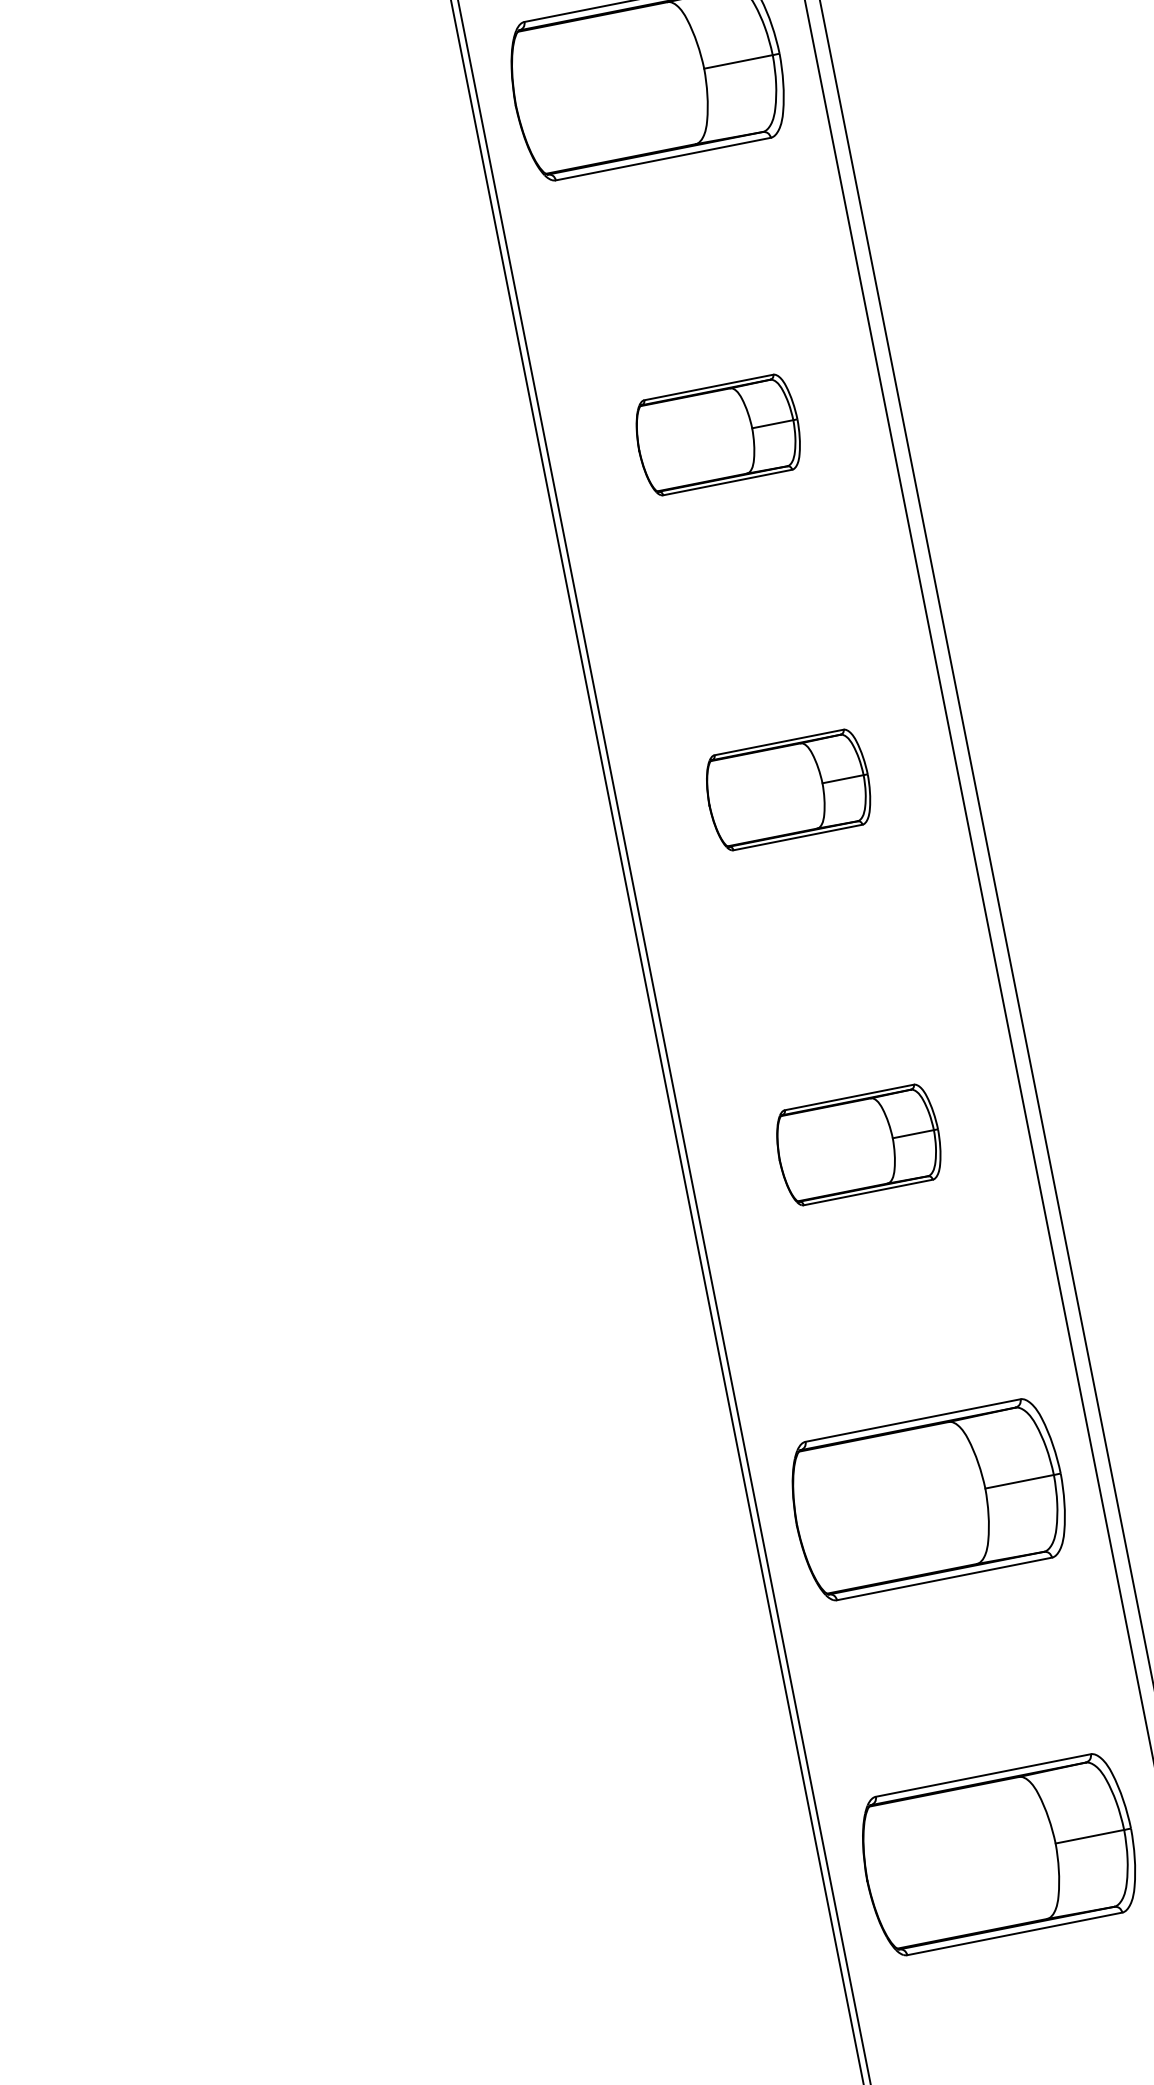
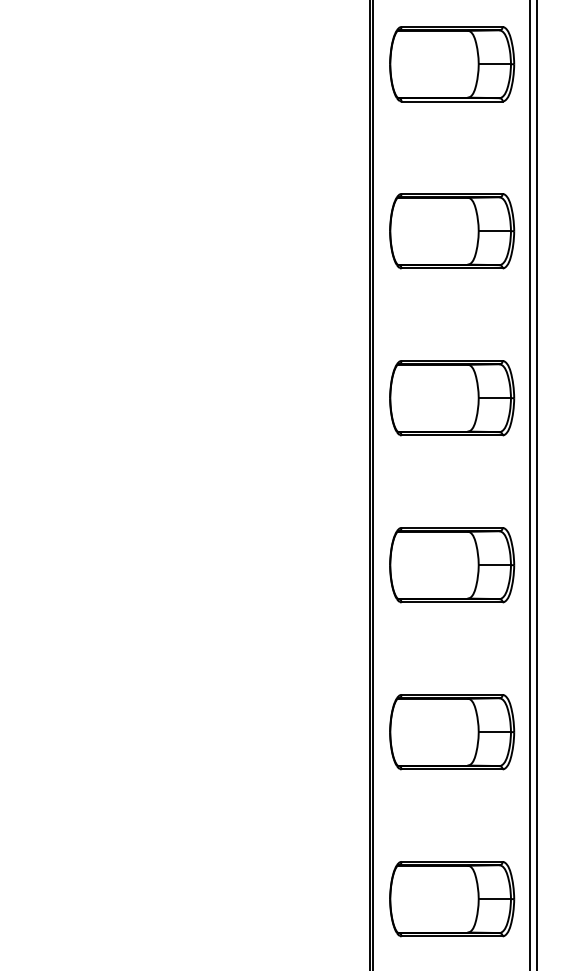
part: (718, 435) -> (452, 231), size x1.67
part: (789, 790) -> (452, 398), size x1.67
part: (859, 1145) -> (452, 565), size x1.67

